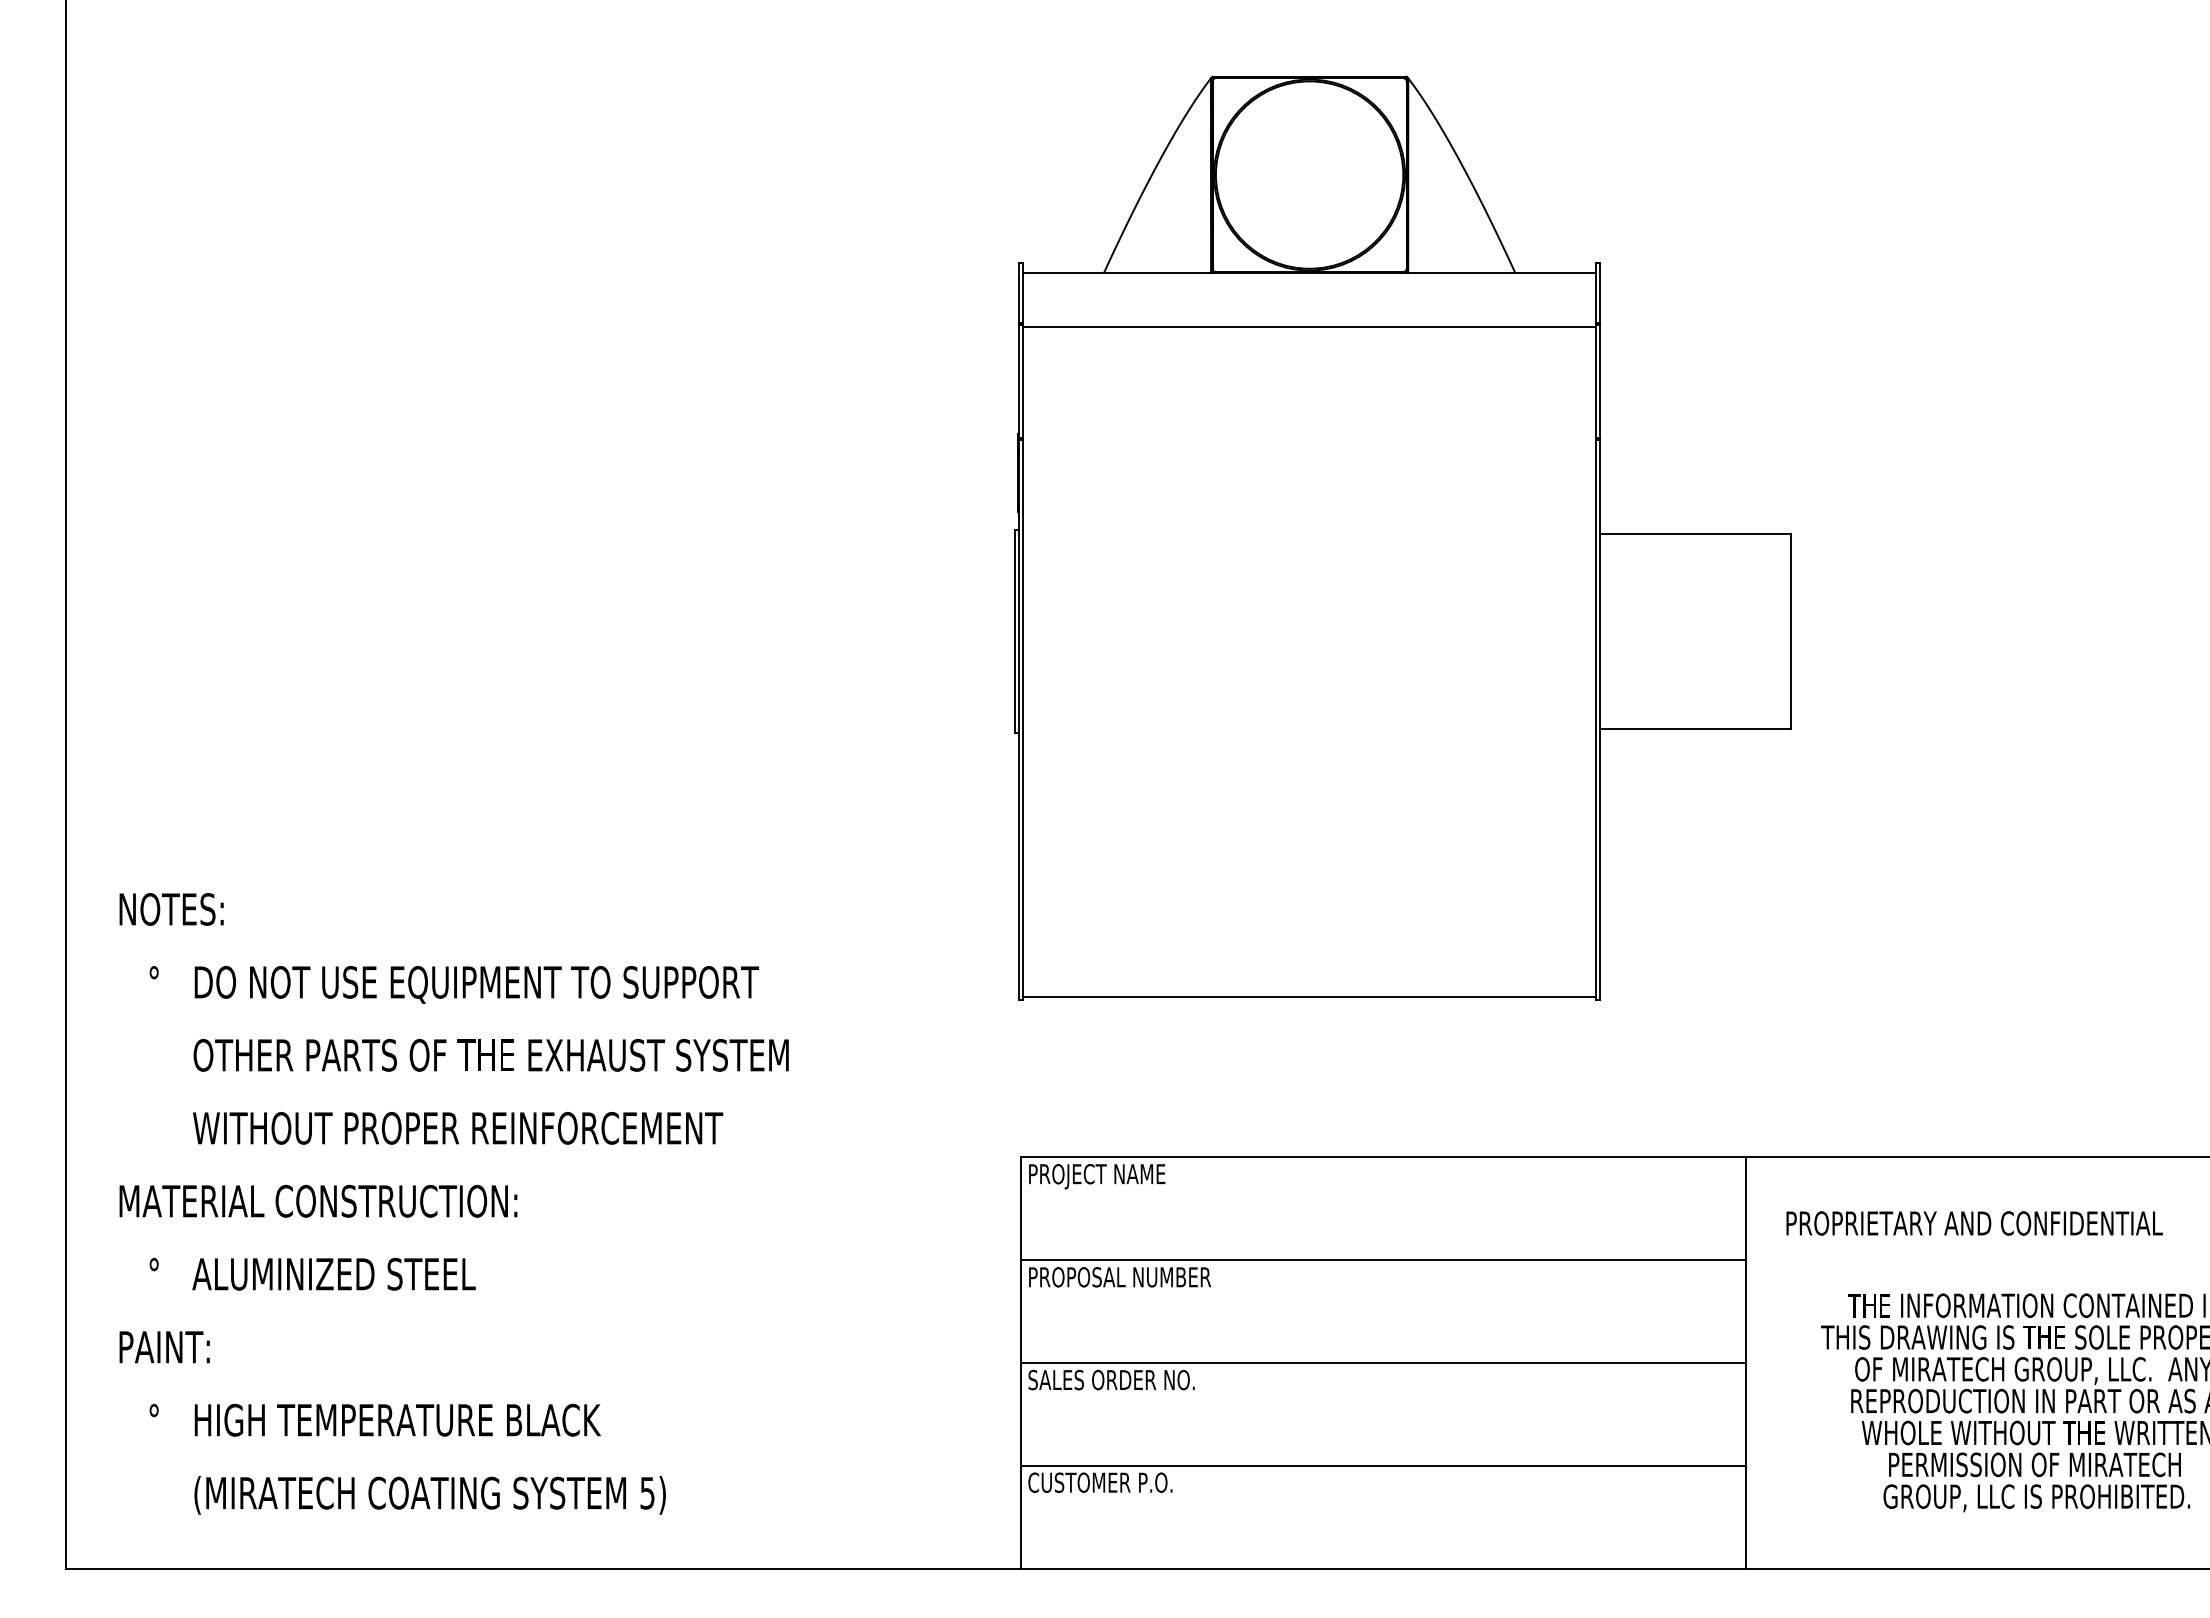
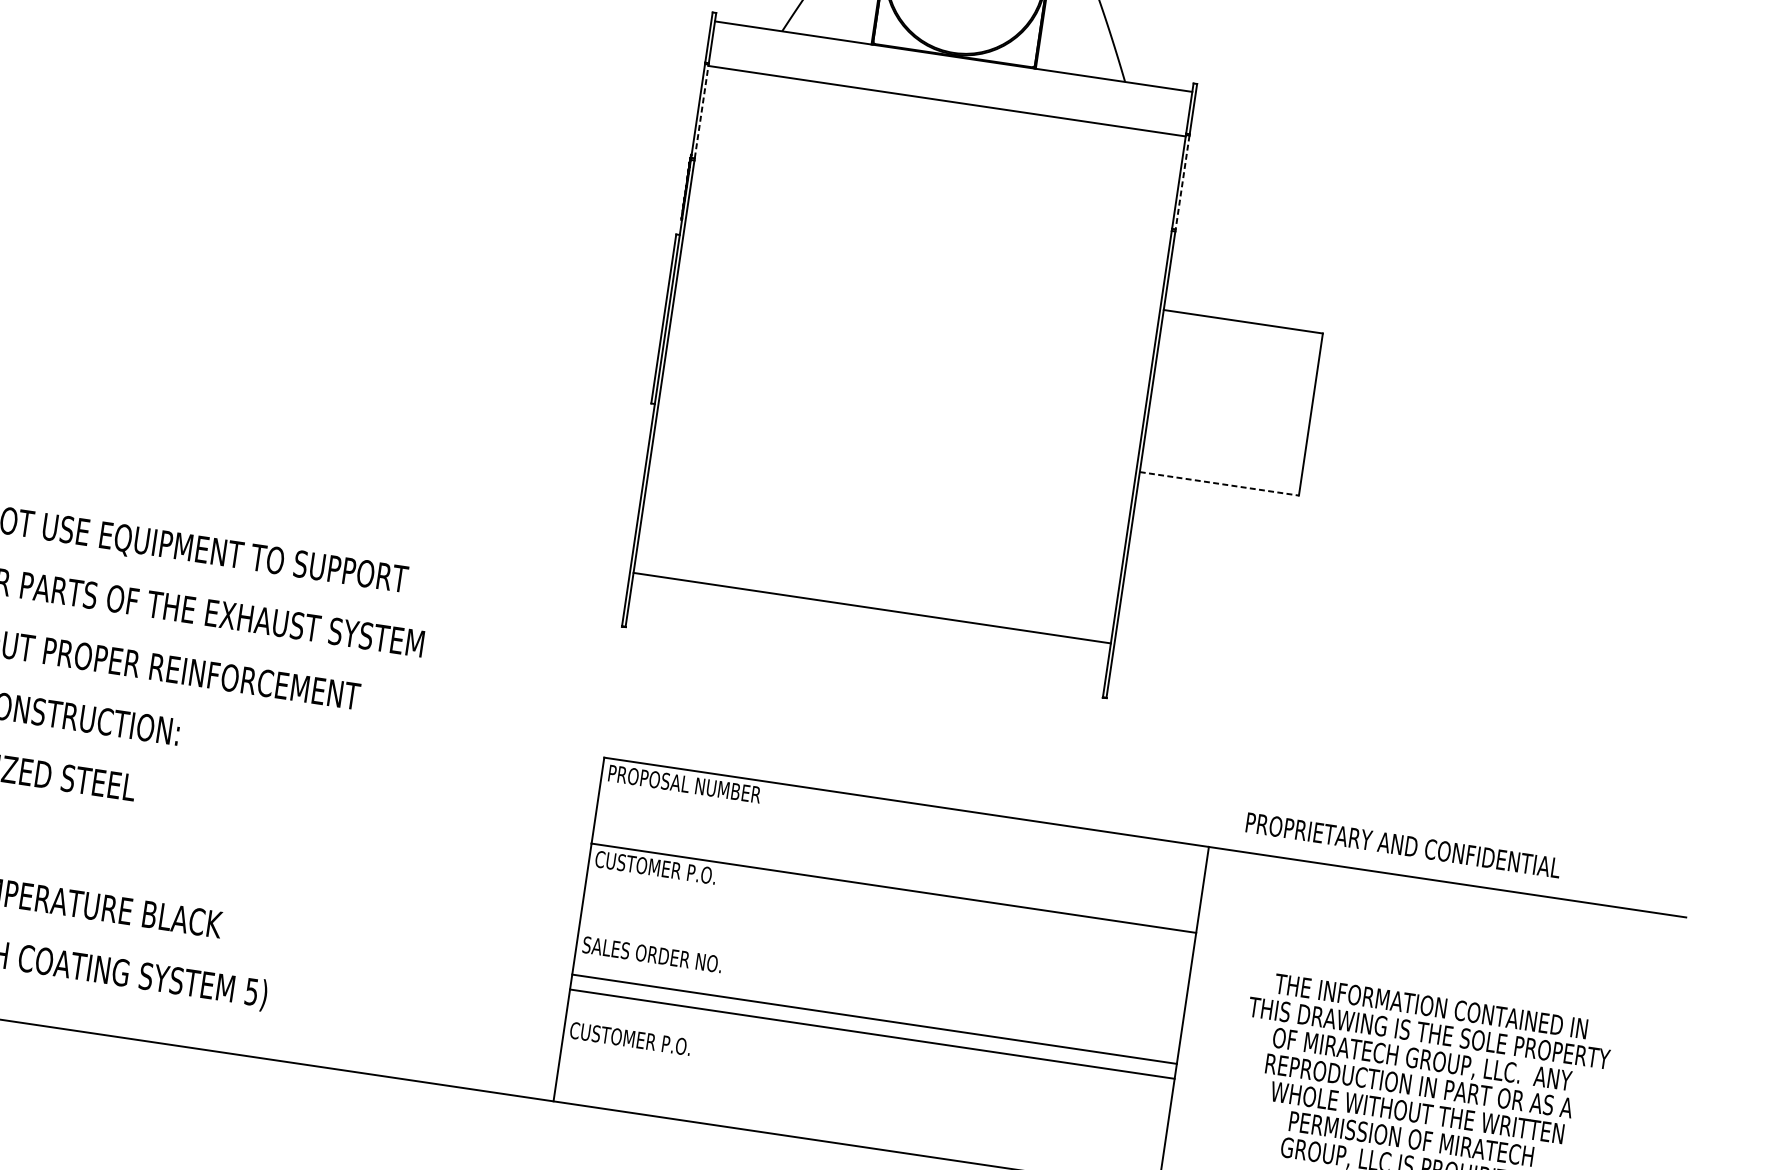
line: (1023, 380) -> (702, 110), solid -> dashed
line: (1600, 381) -> (1182, 182), solid -> dashed
line: (1696, 728) -> (1220, 483), solid -> dashed
line: (1309, 996) -> (872, 607), moved
text: (1137, 1176) -> (699, 788), PROJECT NAME -> PROPOSAL NUMBER
text: (1974, 1223) -> (1403, 845), moved
text: (1119, 1277) -> (671, 870), PROPOSAL NUMBER -> CUSTOMER P.O.
line: (1383, 1363) -> (872, 1034), moved
line: (1383, 1466) -> (874, 1019), moved

